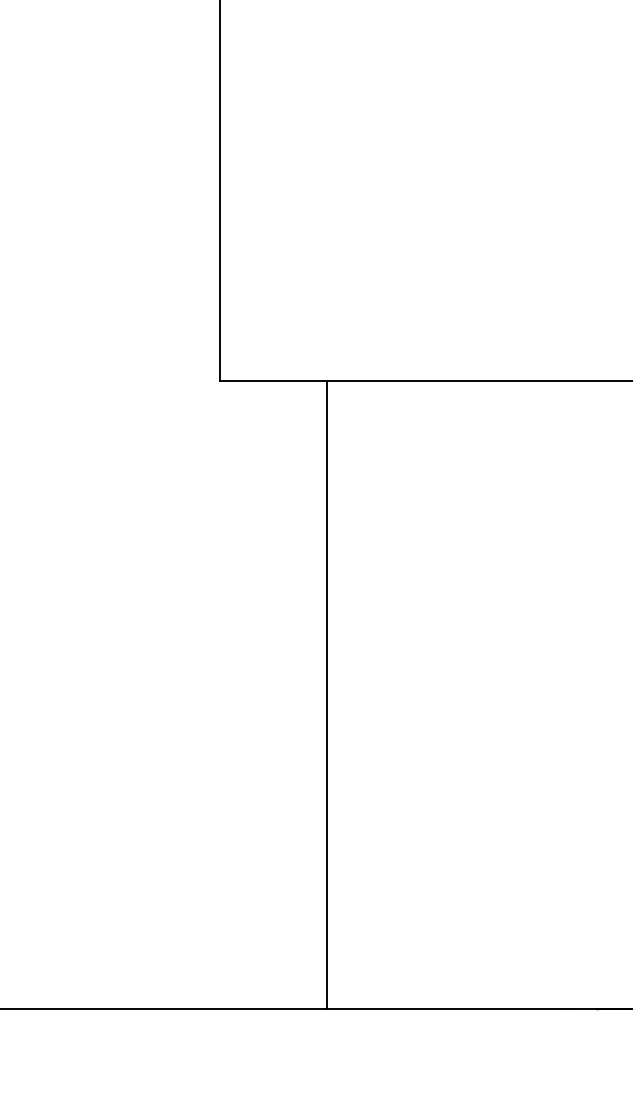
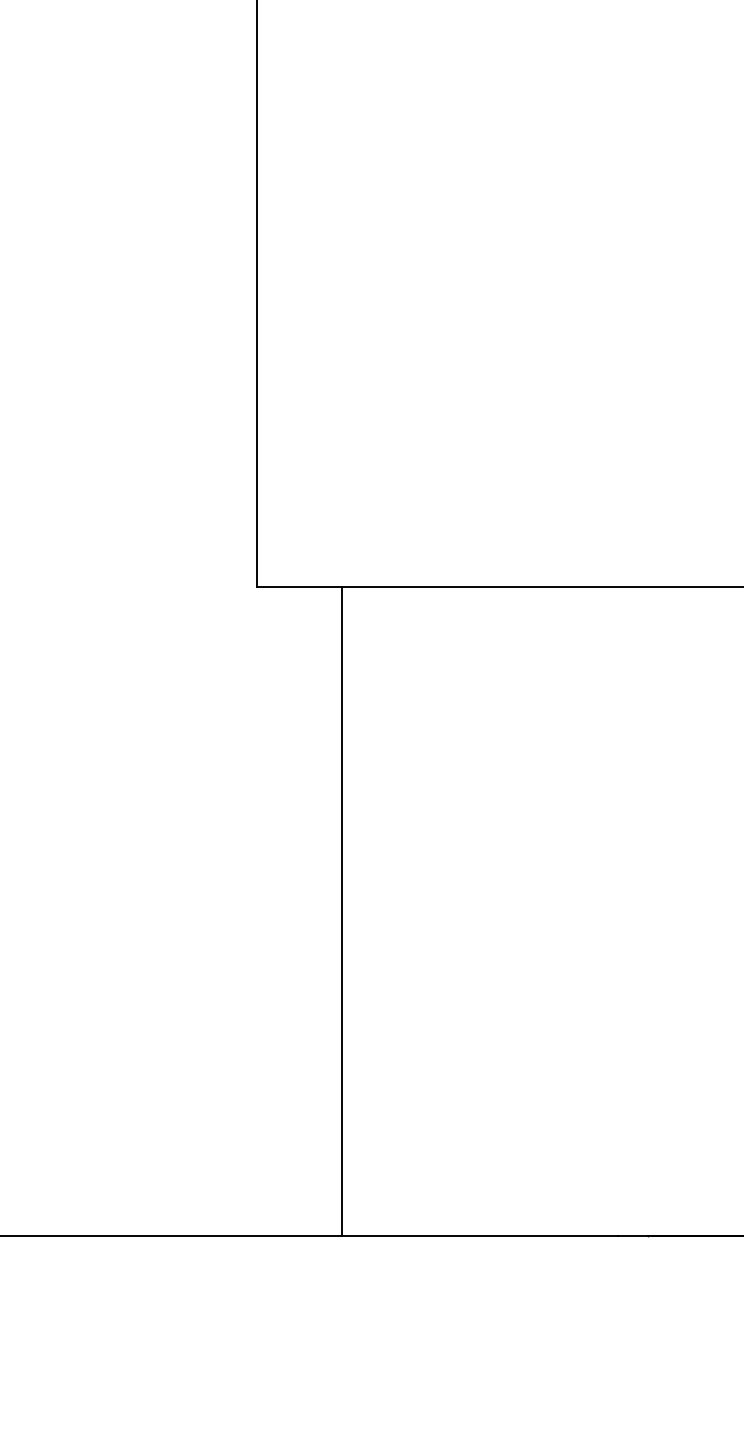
line: (327, 695) -> (342, 911), moved

